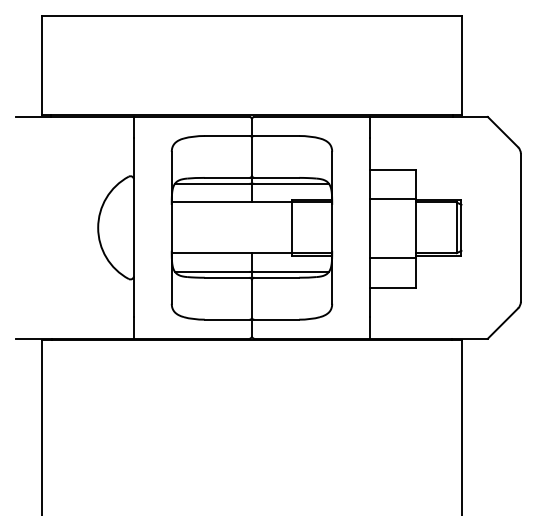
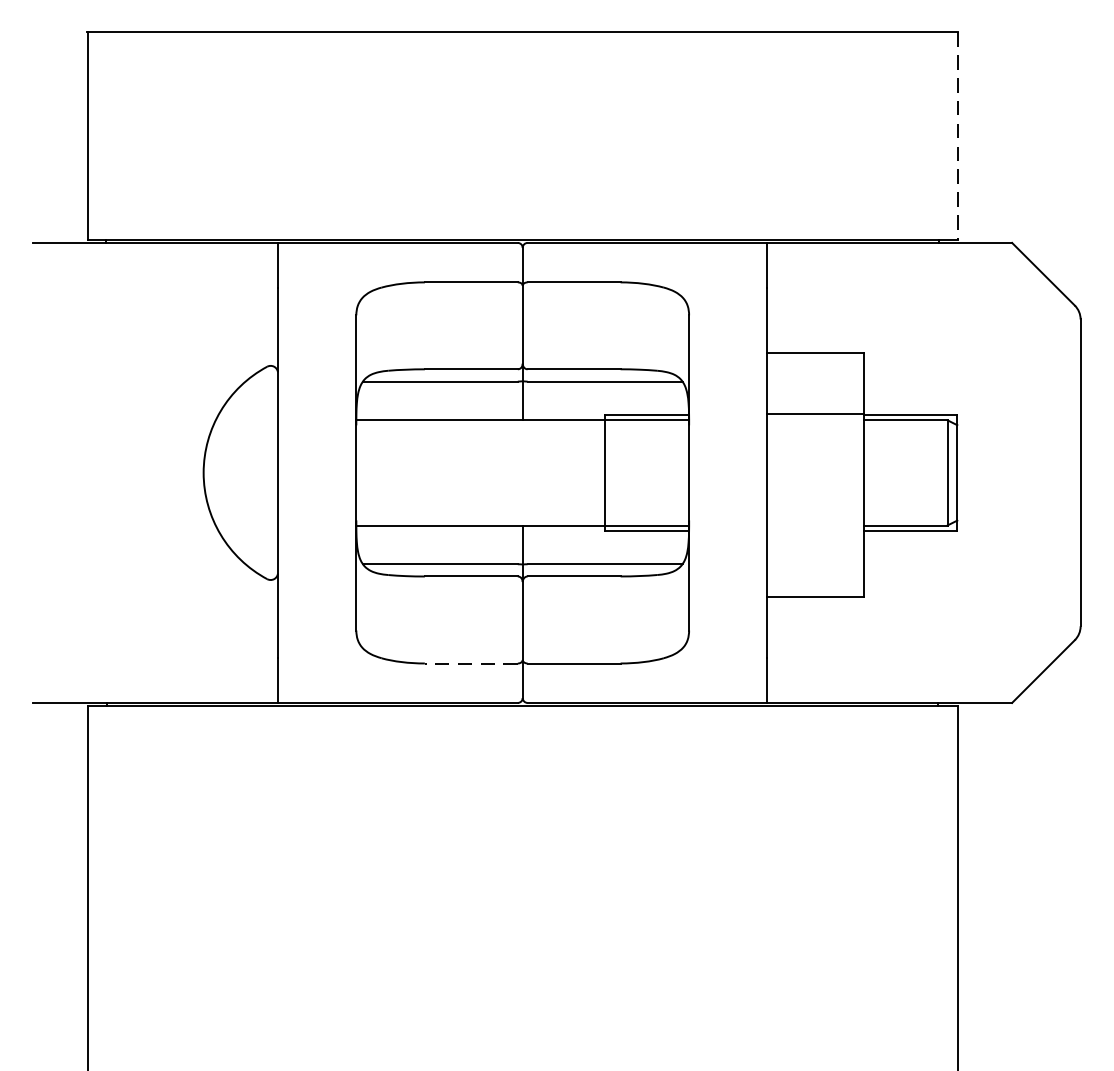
line: (461, 65) -> (957, 136), solid -> dashed
line: (392, 258) -> (814, 536), removed
line: (226, 319) -> (469, 663), solid -> dashed

